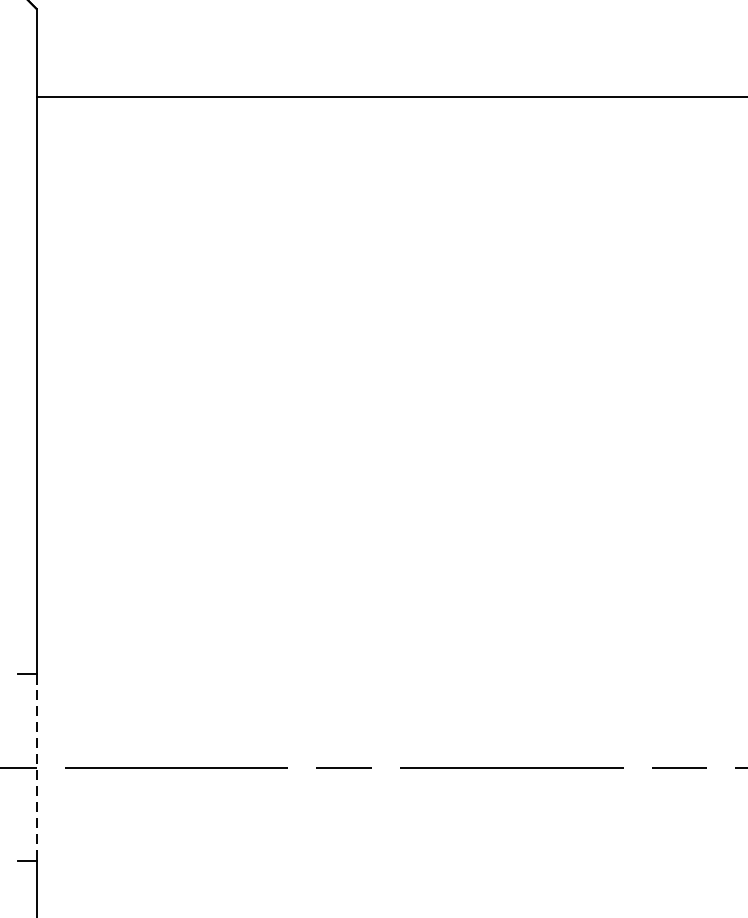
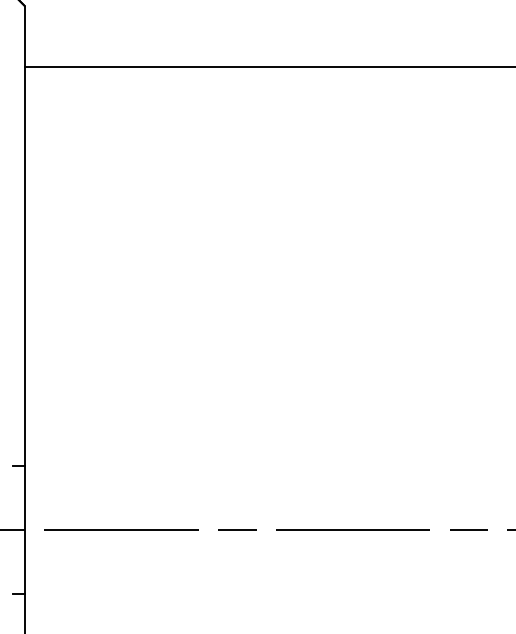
line: (37, 768) -> (25, 530), dashed -> solid

